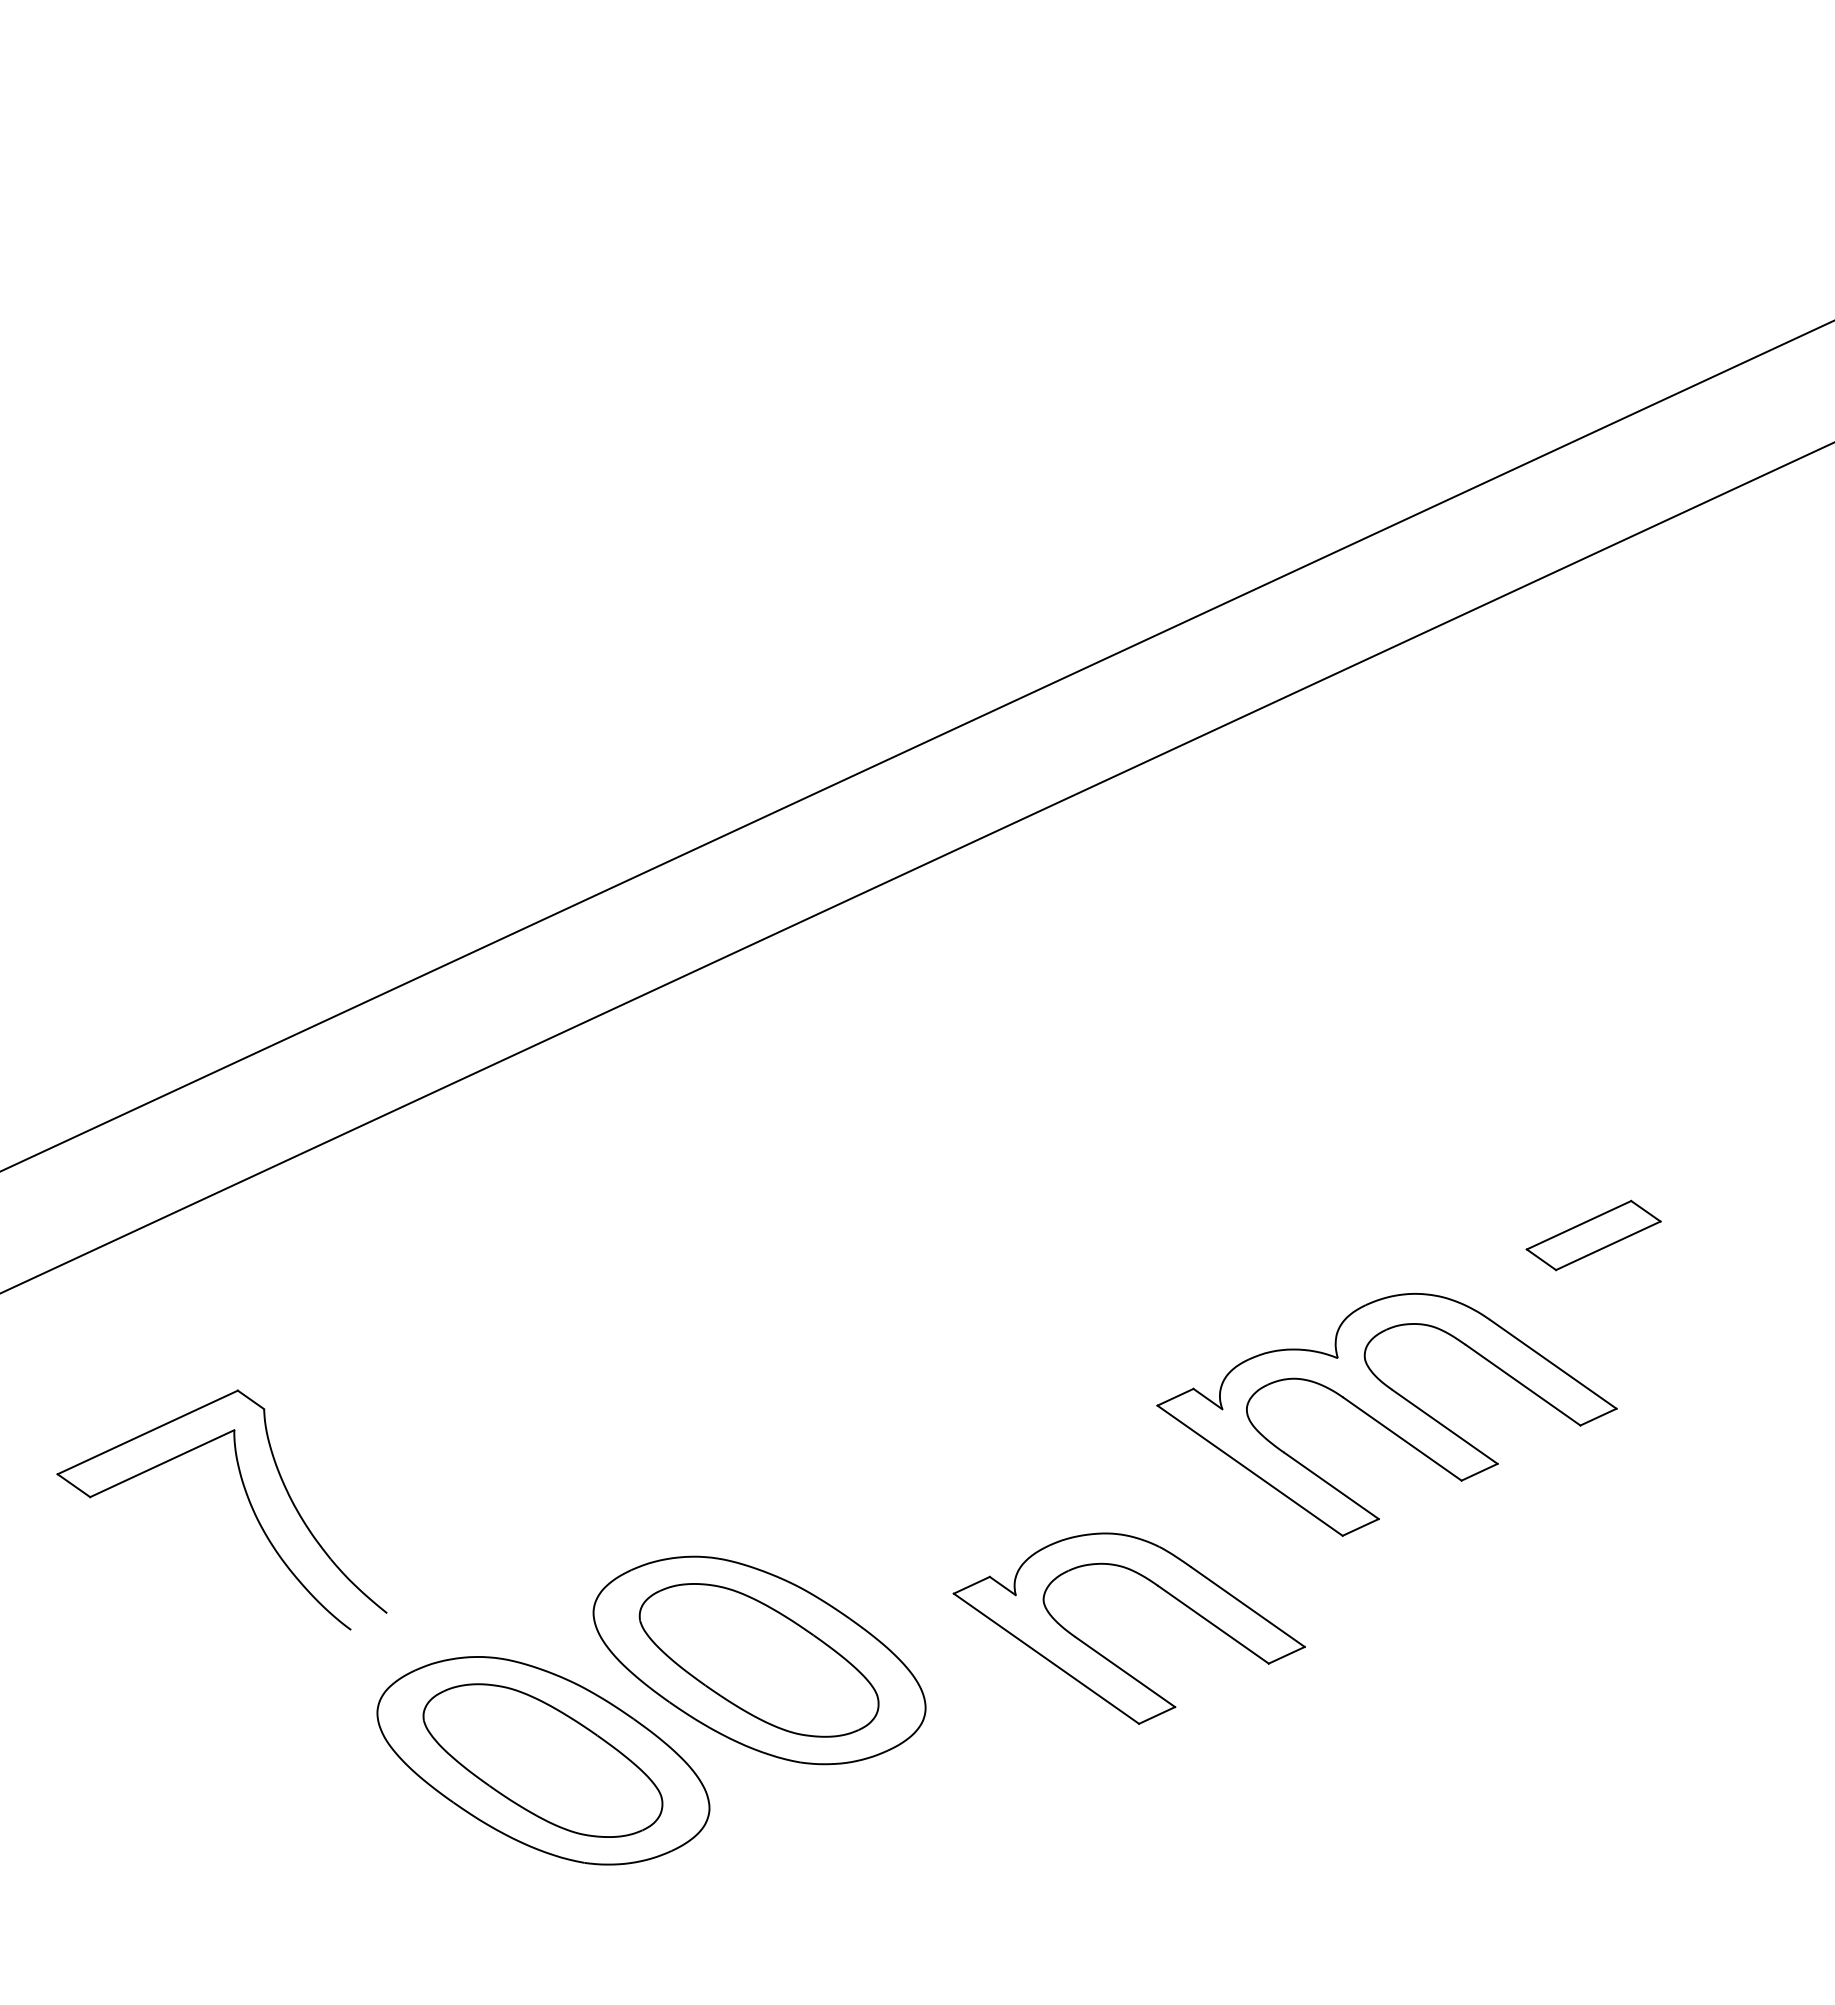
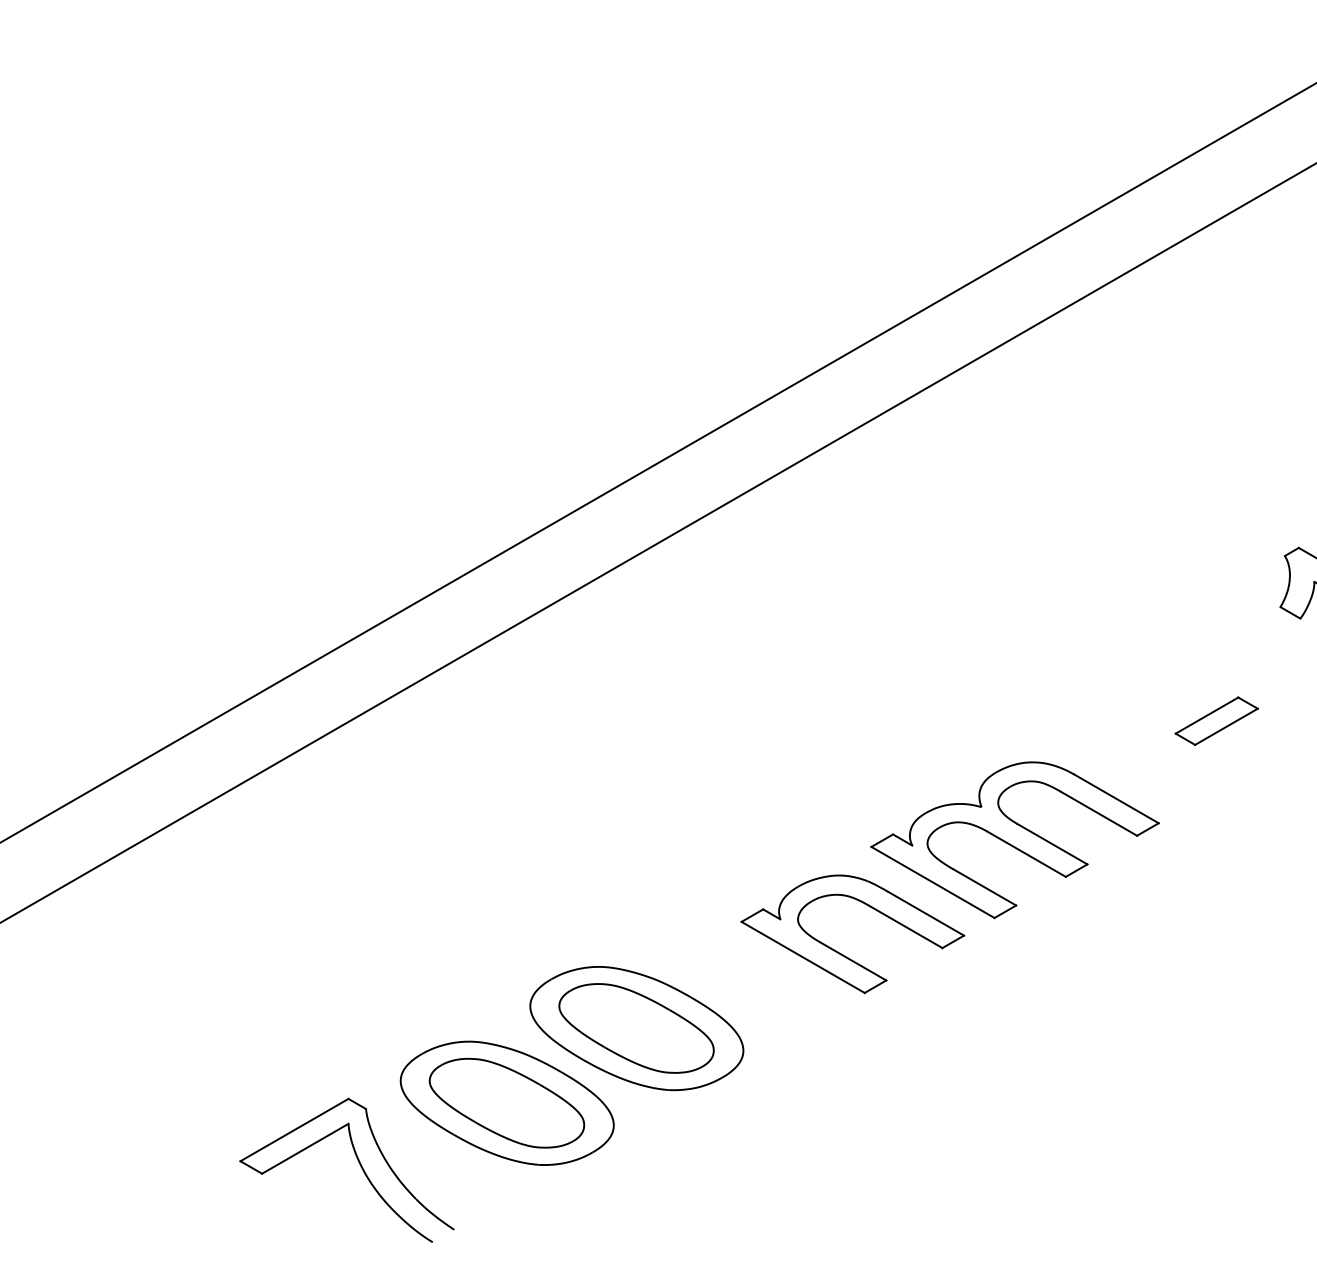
part: (1593, 1234) -> (1216, 720), moved
part: (244, 1492) -> (358, 1162), moved
part: (1110, 1659) -> (843, 954), moved

